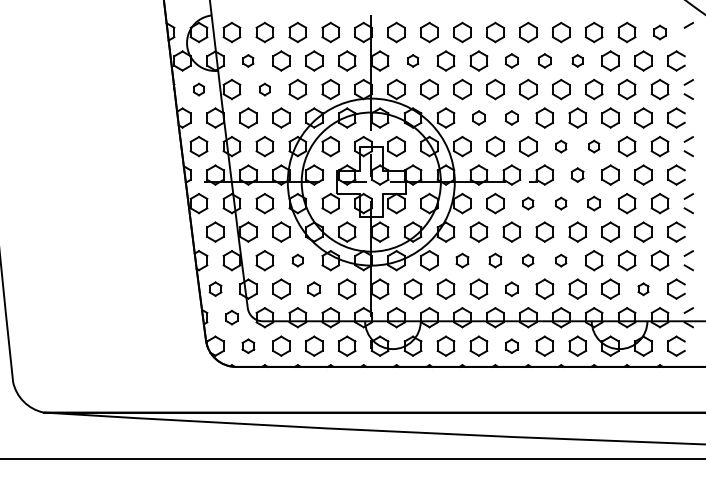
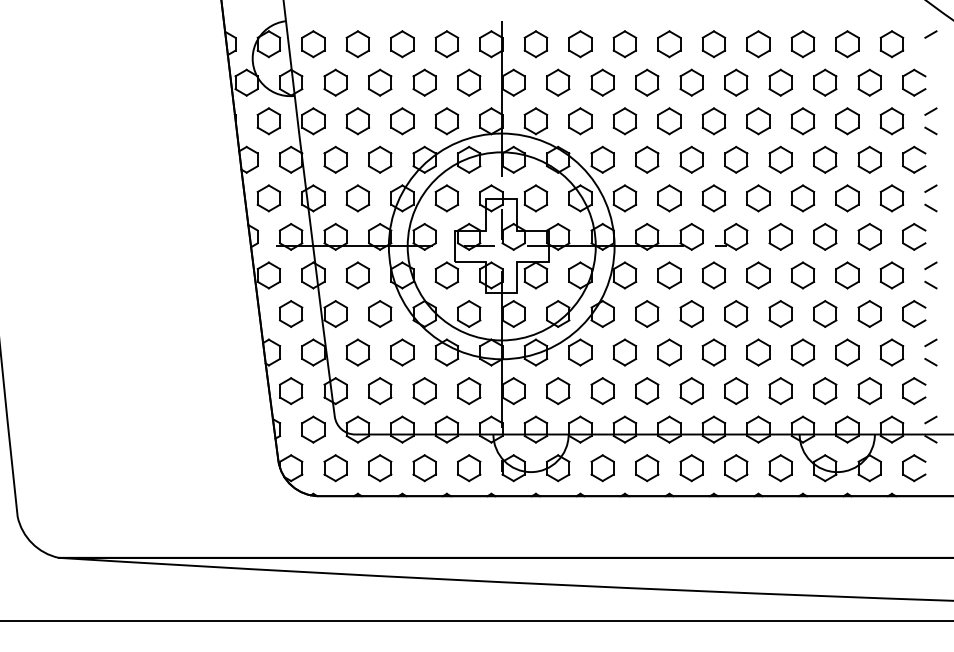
part: (659, 32) -> (891, 44), size x1.43
part: (248, 60) -> (335, 82), size x1.67
part: (413, 60) -> (558, 82), size x1.67
part: (511, 60) -> (691, 82), size x1.43
part: (545, 60) -> (736, 82), size x1.43
part: (577, 60) -> (780, 82), size x1.67
part: (198, 89) -> (268, 121), size x1.67
part: (264, 89) -> (357, 121), size x1.67
part: (479, 117) -> (647, 159), size x1.43
part: (511, 117) -> (691, 159), size x1.43
part: (561, 146) -> (758, 198), size x1.67
part: (593, 146) -> (802, 198), size x1.67
part: (577, 174) -> (780, 236), size x1.43
part: (527, 203) -> (713, 275), size x1.67
part: (561, 203) -> (758, 275), size x1.67
part: (593, 203) -> (802, 275), size x1.43
part: (297, 260) -> (402, 352), size x1.67
part: (462, 260) -> (624, 352), size x1.43
part: (495, 260) -> (669, 352), size x1.43
part: (527, 260) -> (713, 352), size x1.67
part: (561, 260) -> (758, 352), size x1.67
part: (215, 288) -> (291, 390), size x1.43
part: (314, 289) -> (424, 391), size x1.43
part: (511, 289) -> (691, 391), size x1.43
part: (643, 289) -> (869, 391), size x1.67
part: (232, 317) -> (313, 429), size x1.43
part: (248, 346) -> (335, 468), size x1.43
part: (511, 346) -> (691, 468), size x1.43

